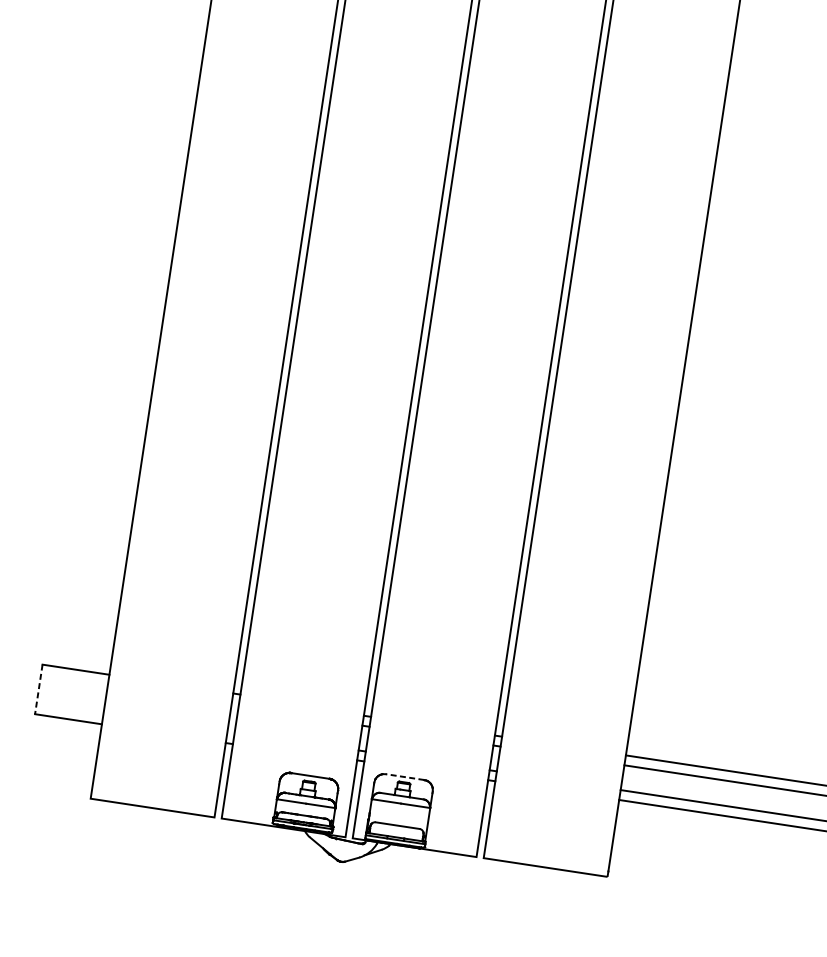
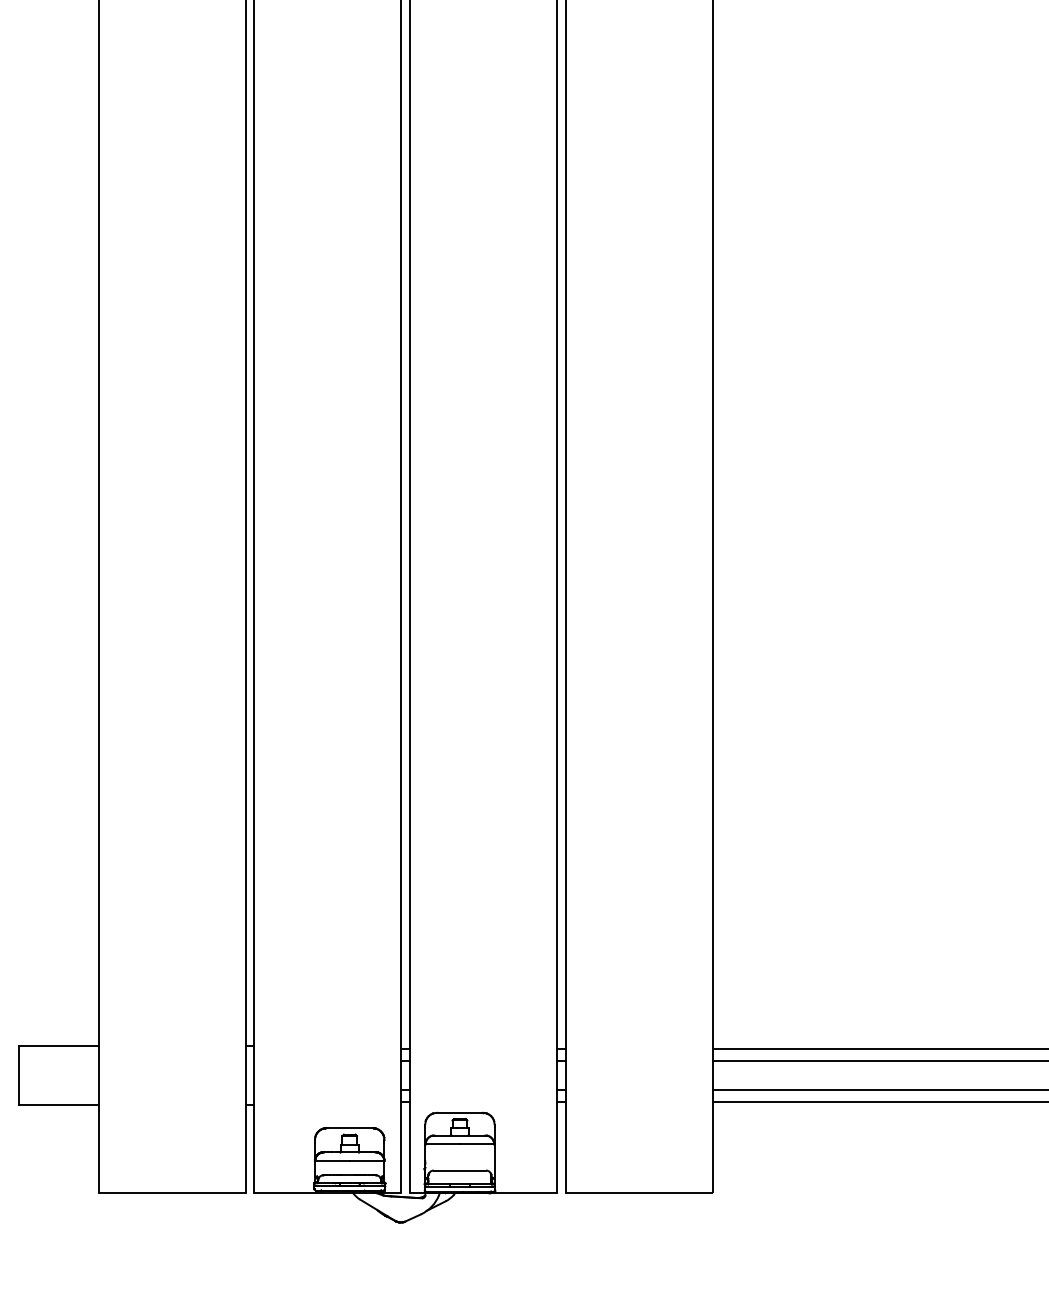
line: (39, 689) -> (19, 1075), dashed -> solid
line: (404, 776) -> (459, 1112), dashed -> solid

